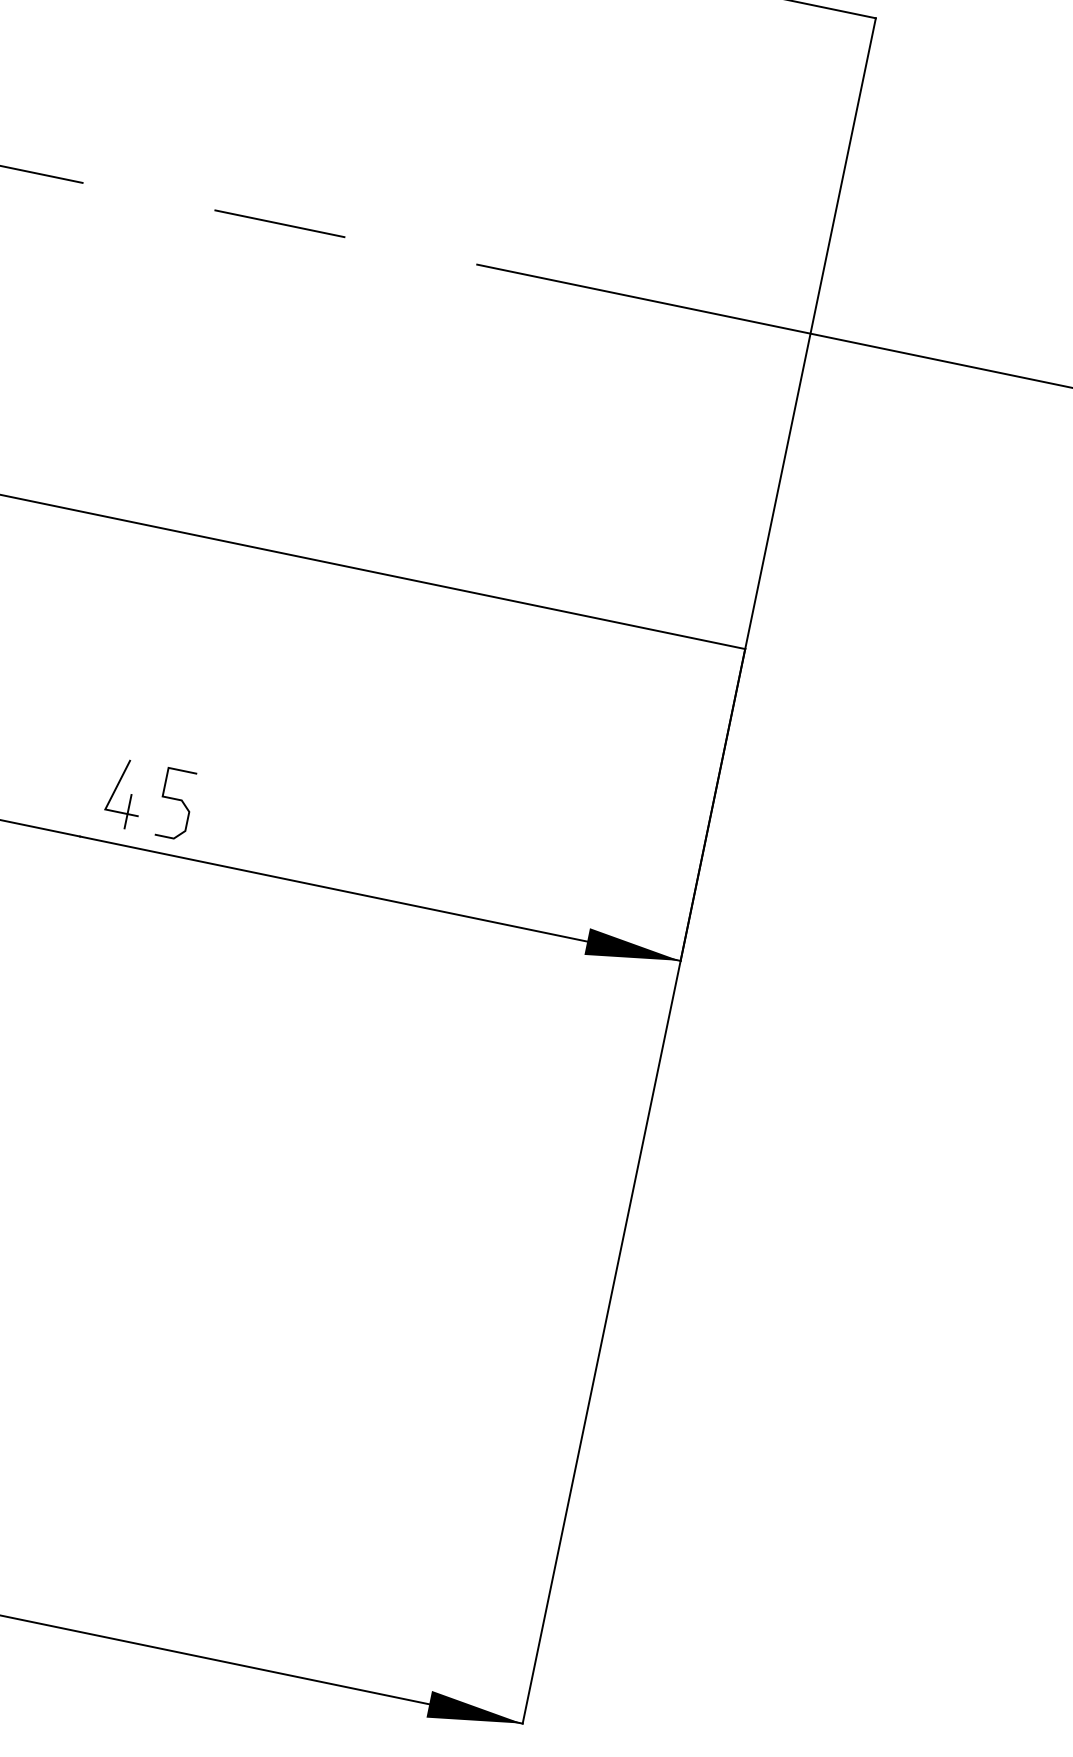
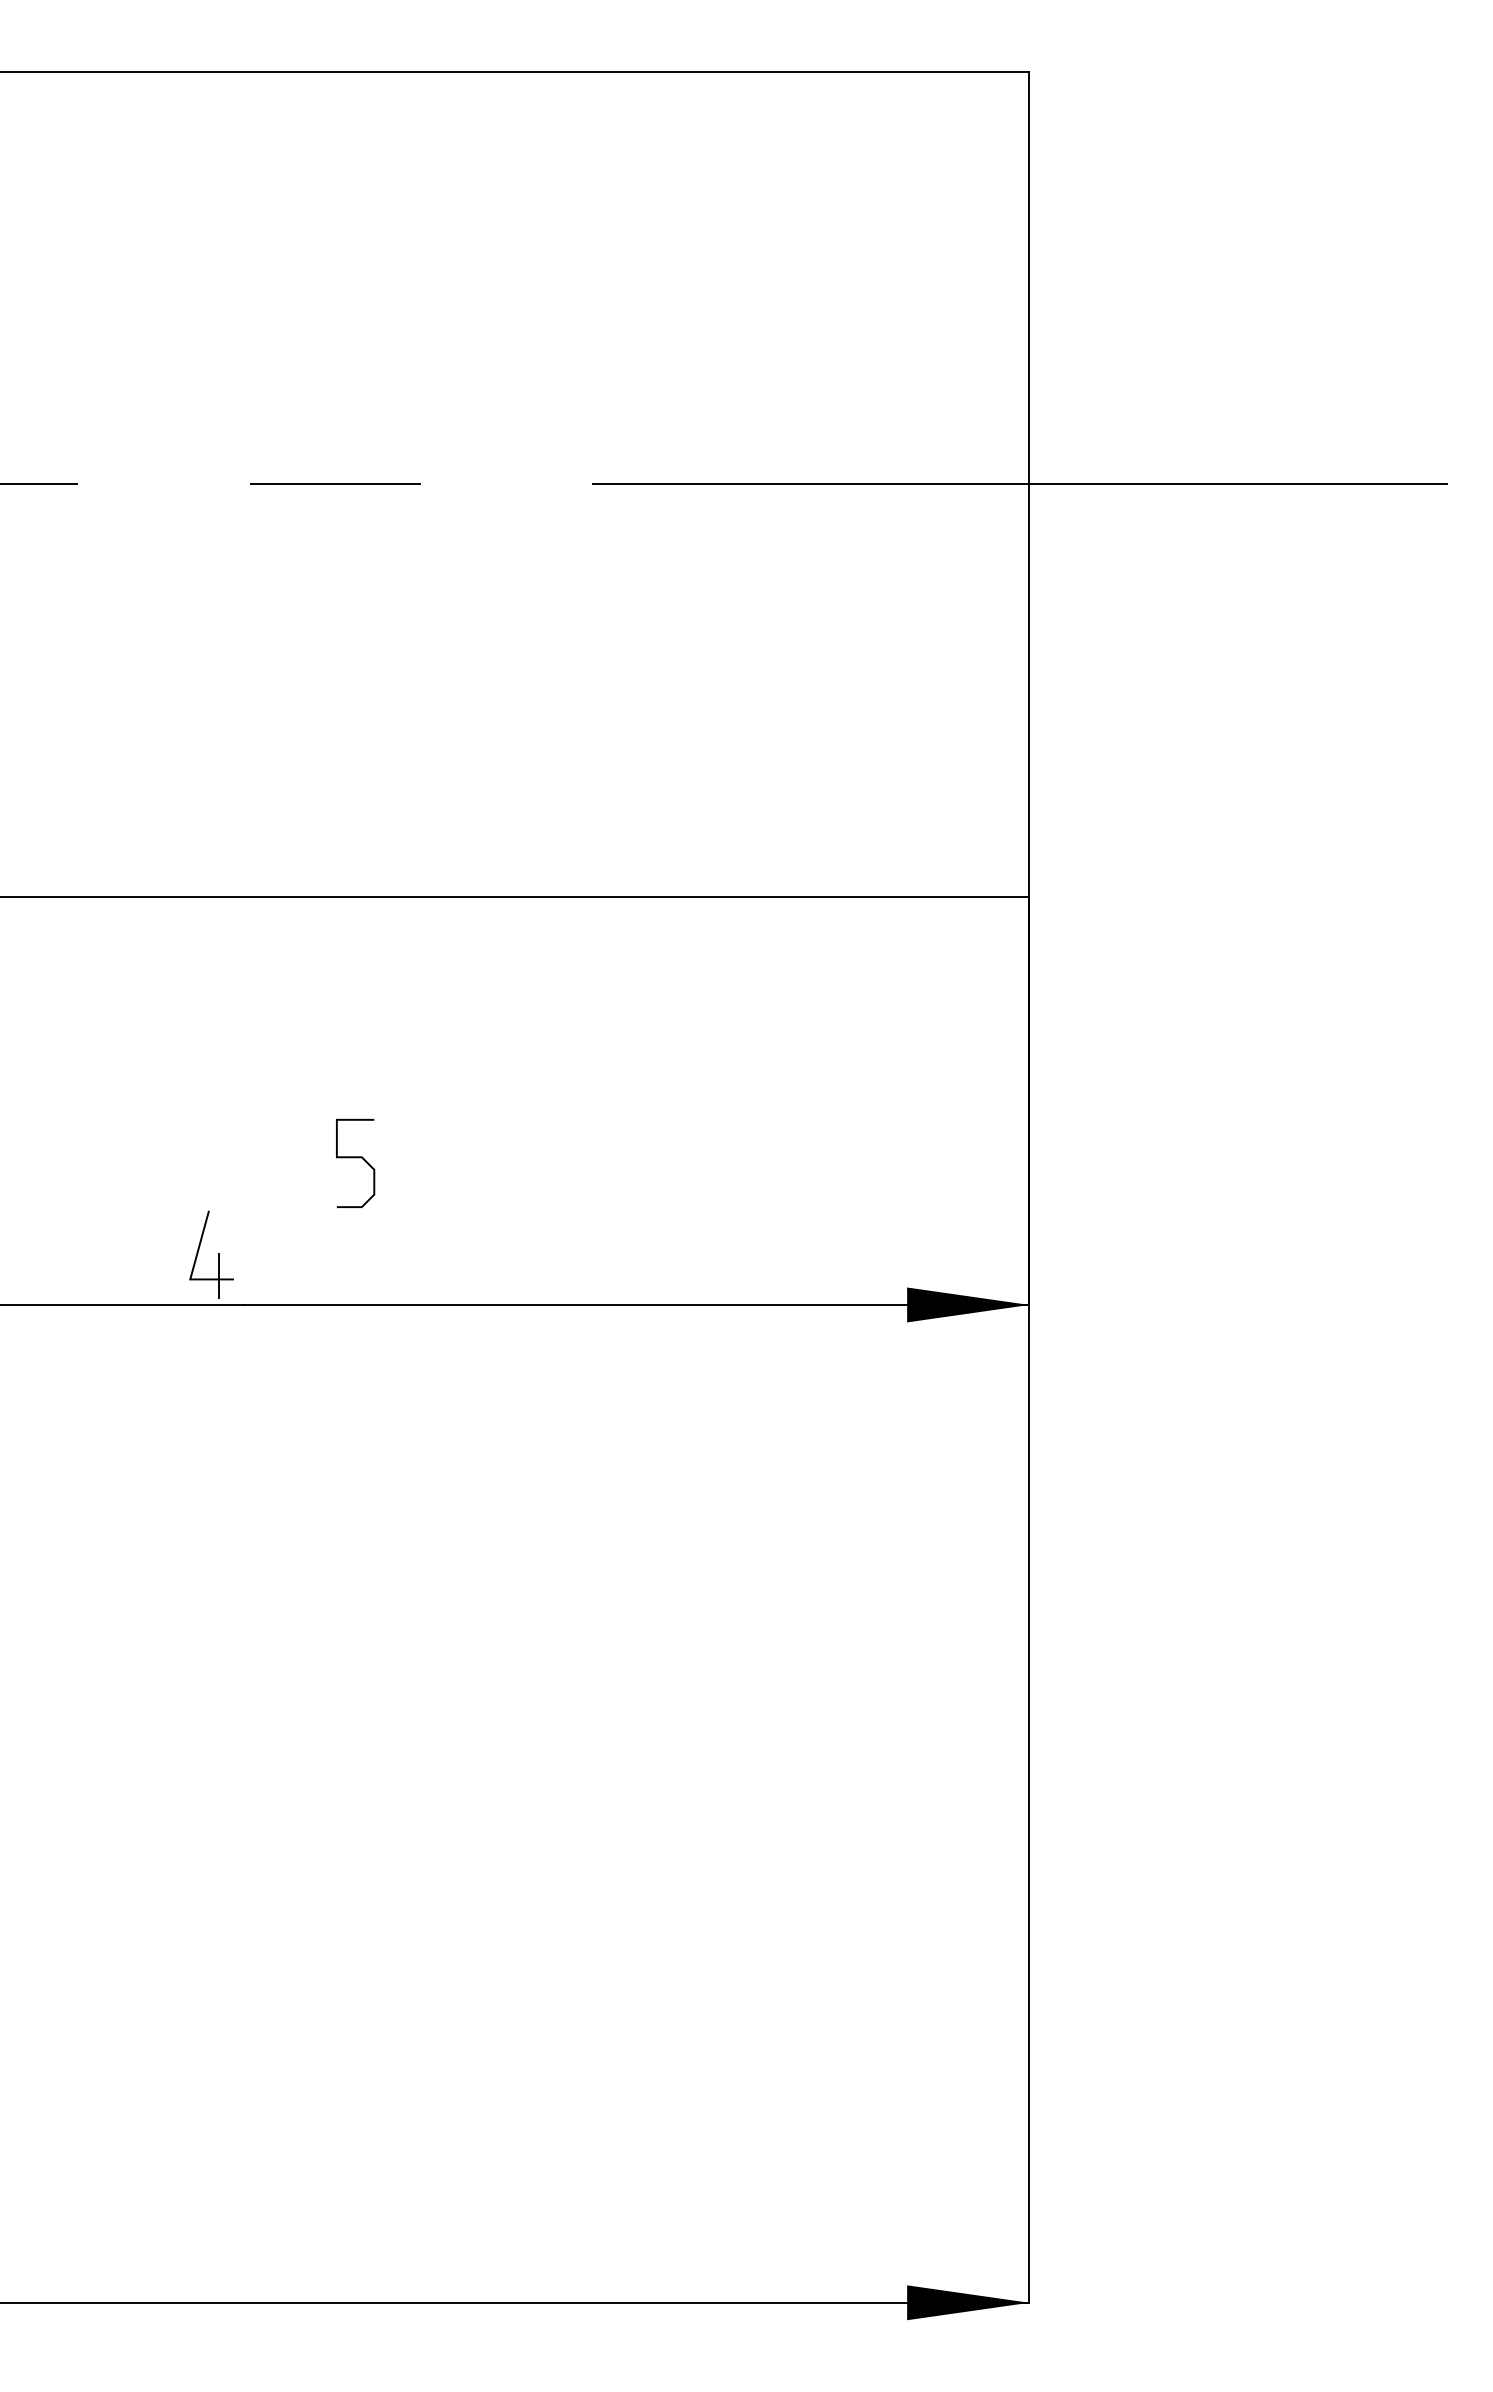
part: (130, 794) -> (218, 1254), moved
curve: (176, 800) -> (355, 1158), moved

